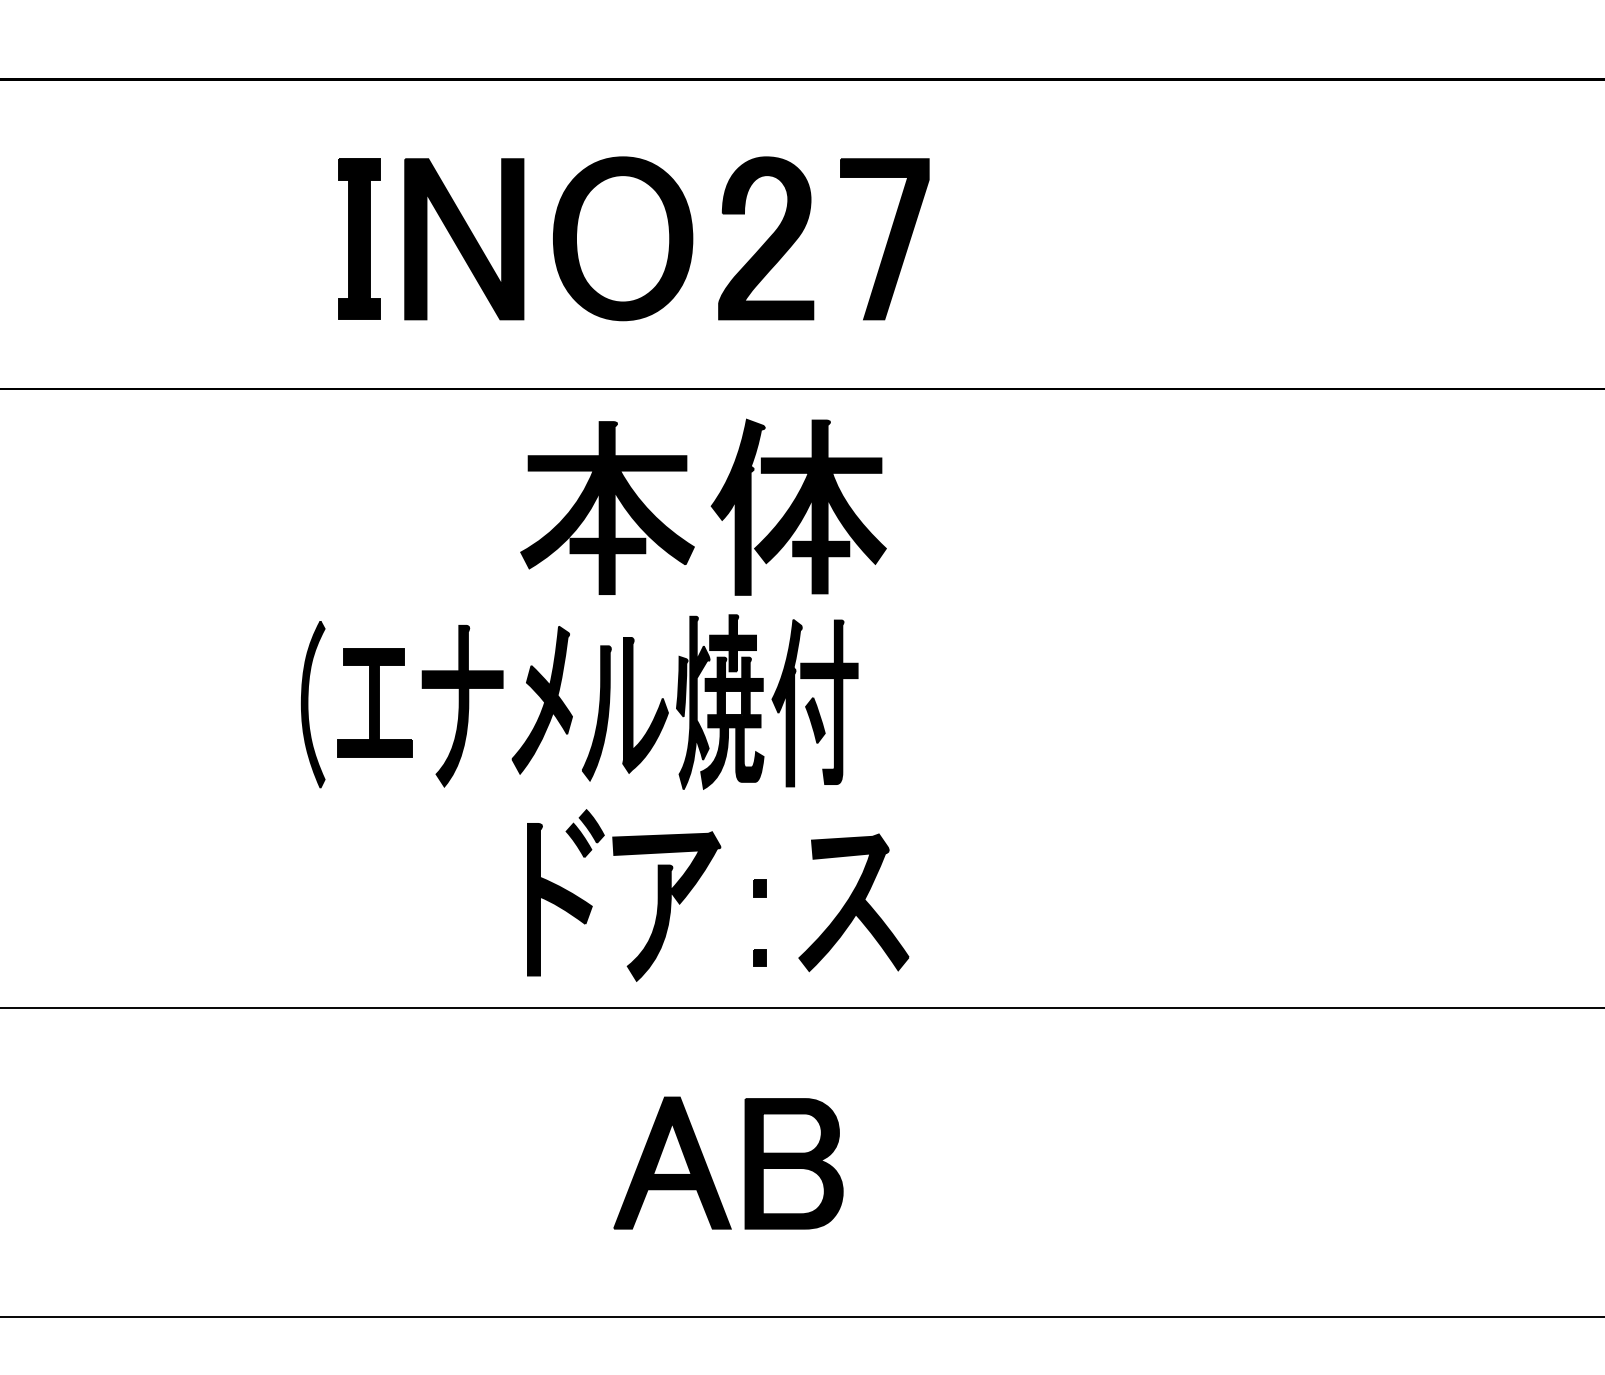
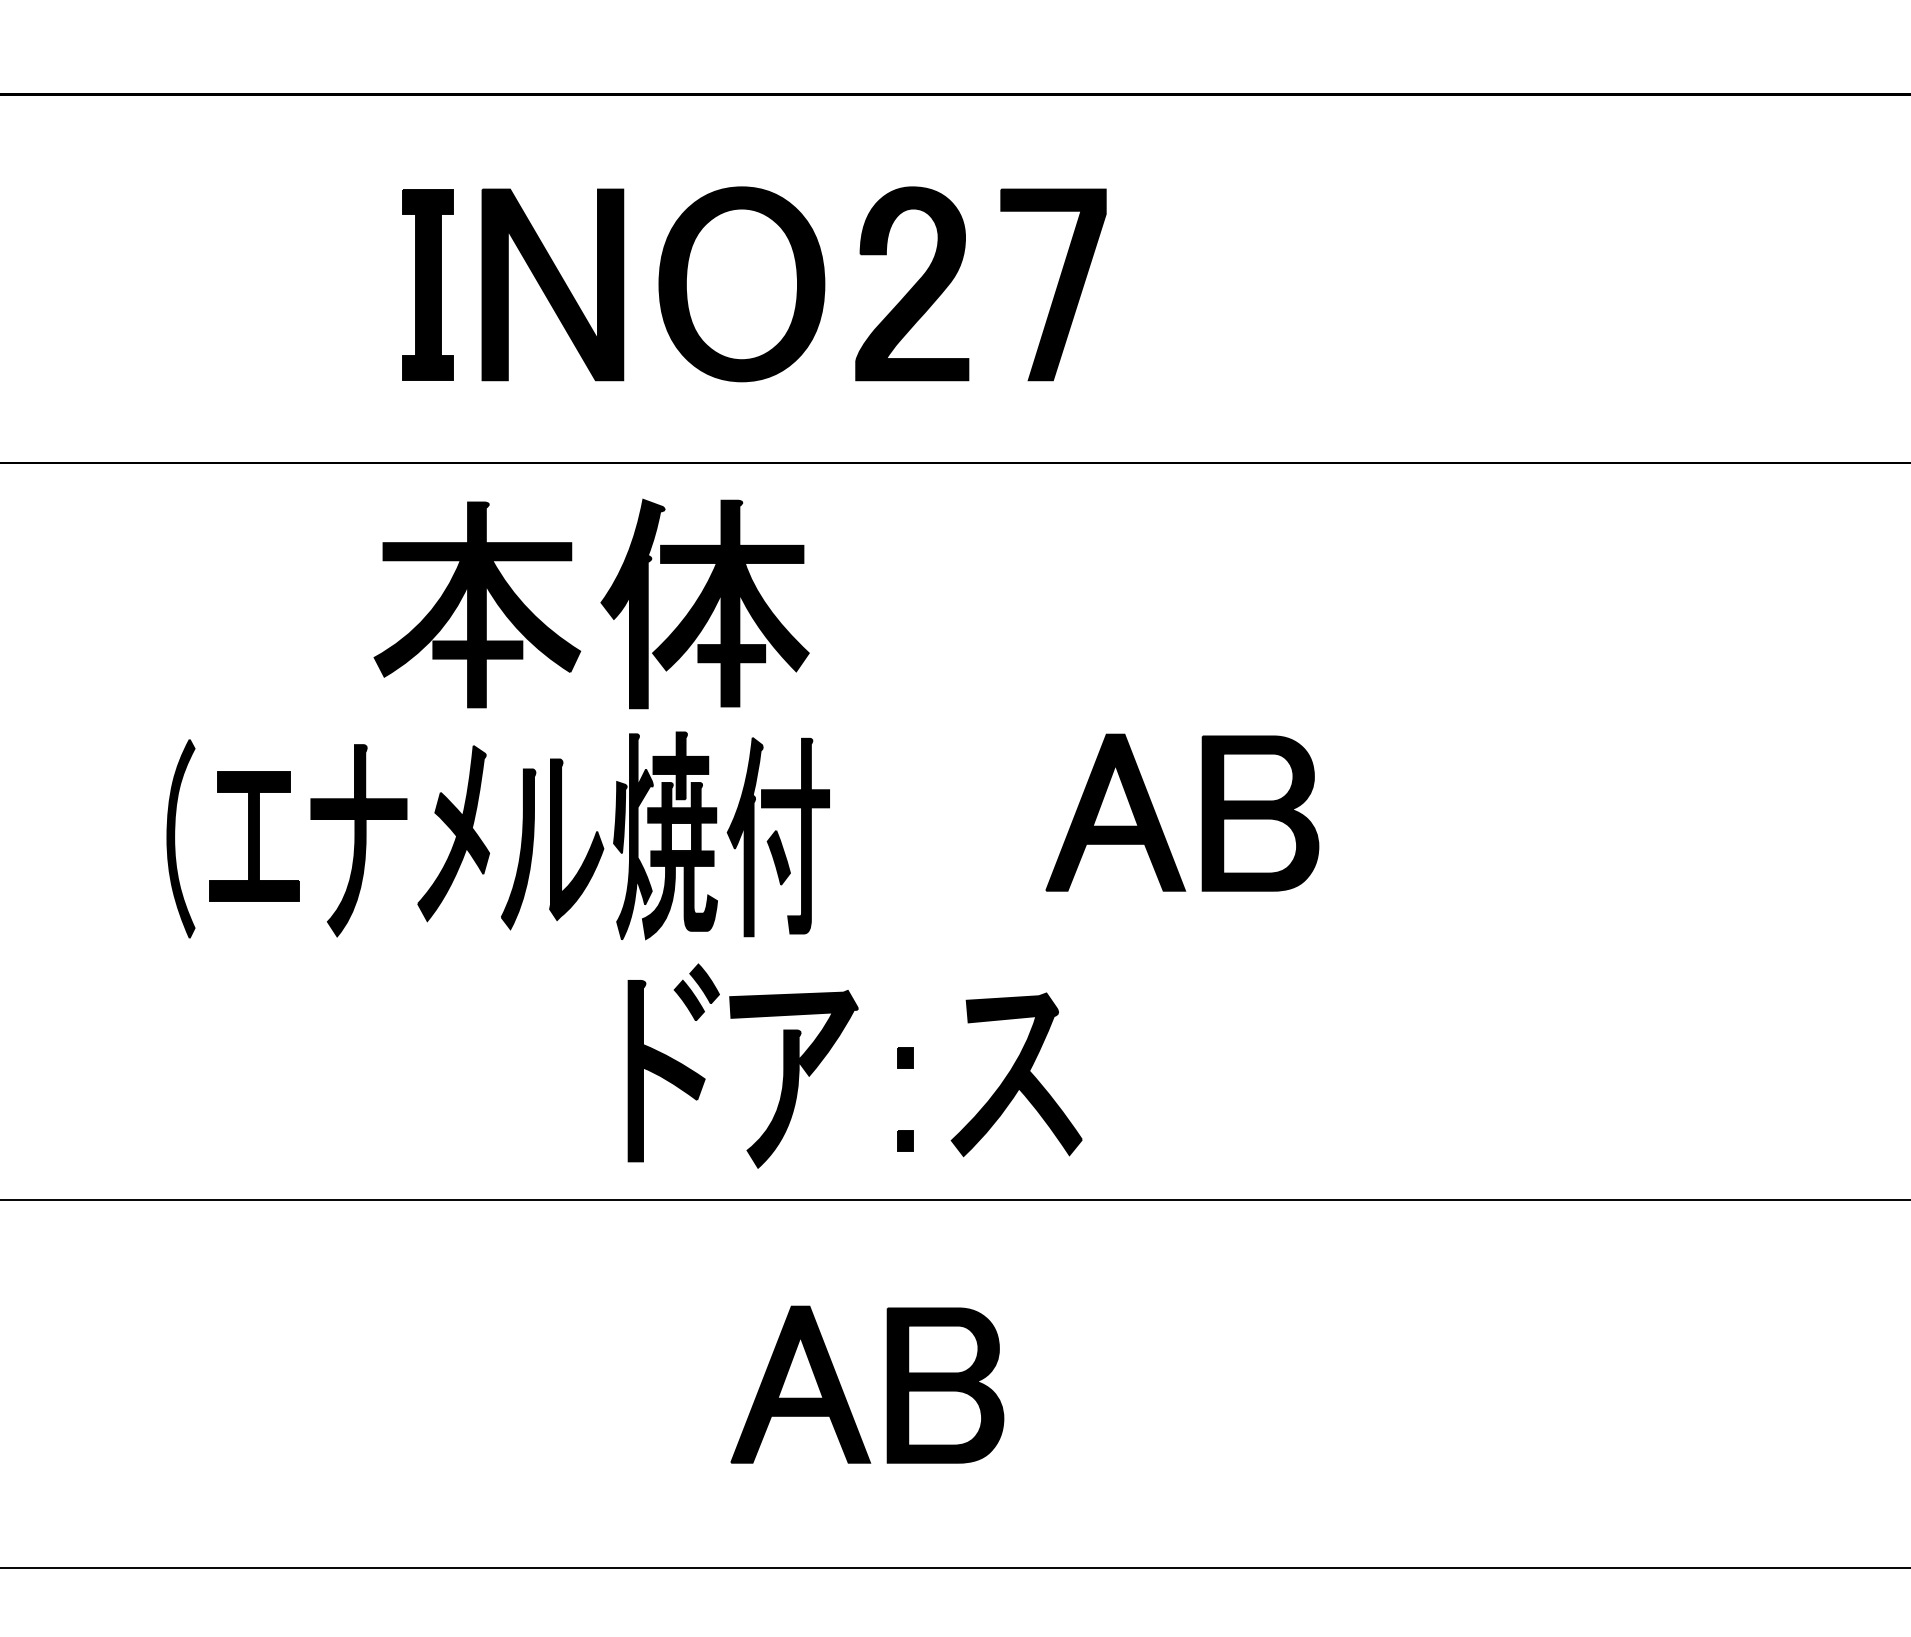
part: (710, 506) -> (600, 603), moved
part: (1009, 682) -> (1201, 812), added
part: (568, 710) -> (485, 845), moved

